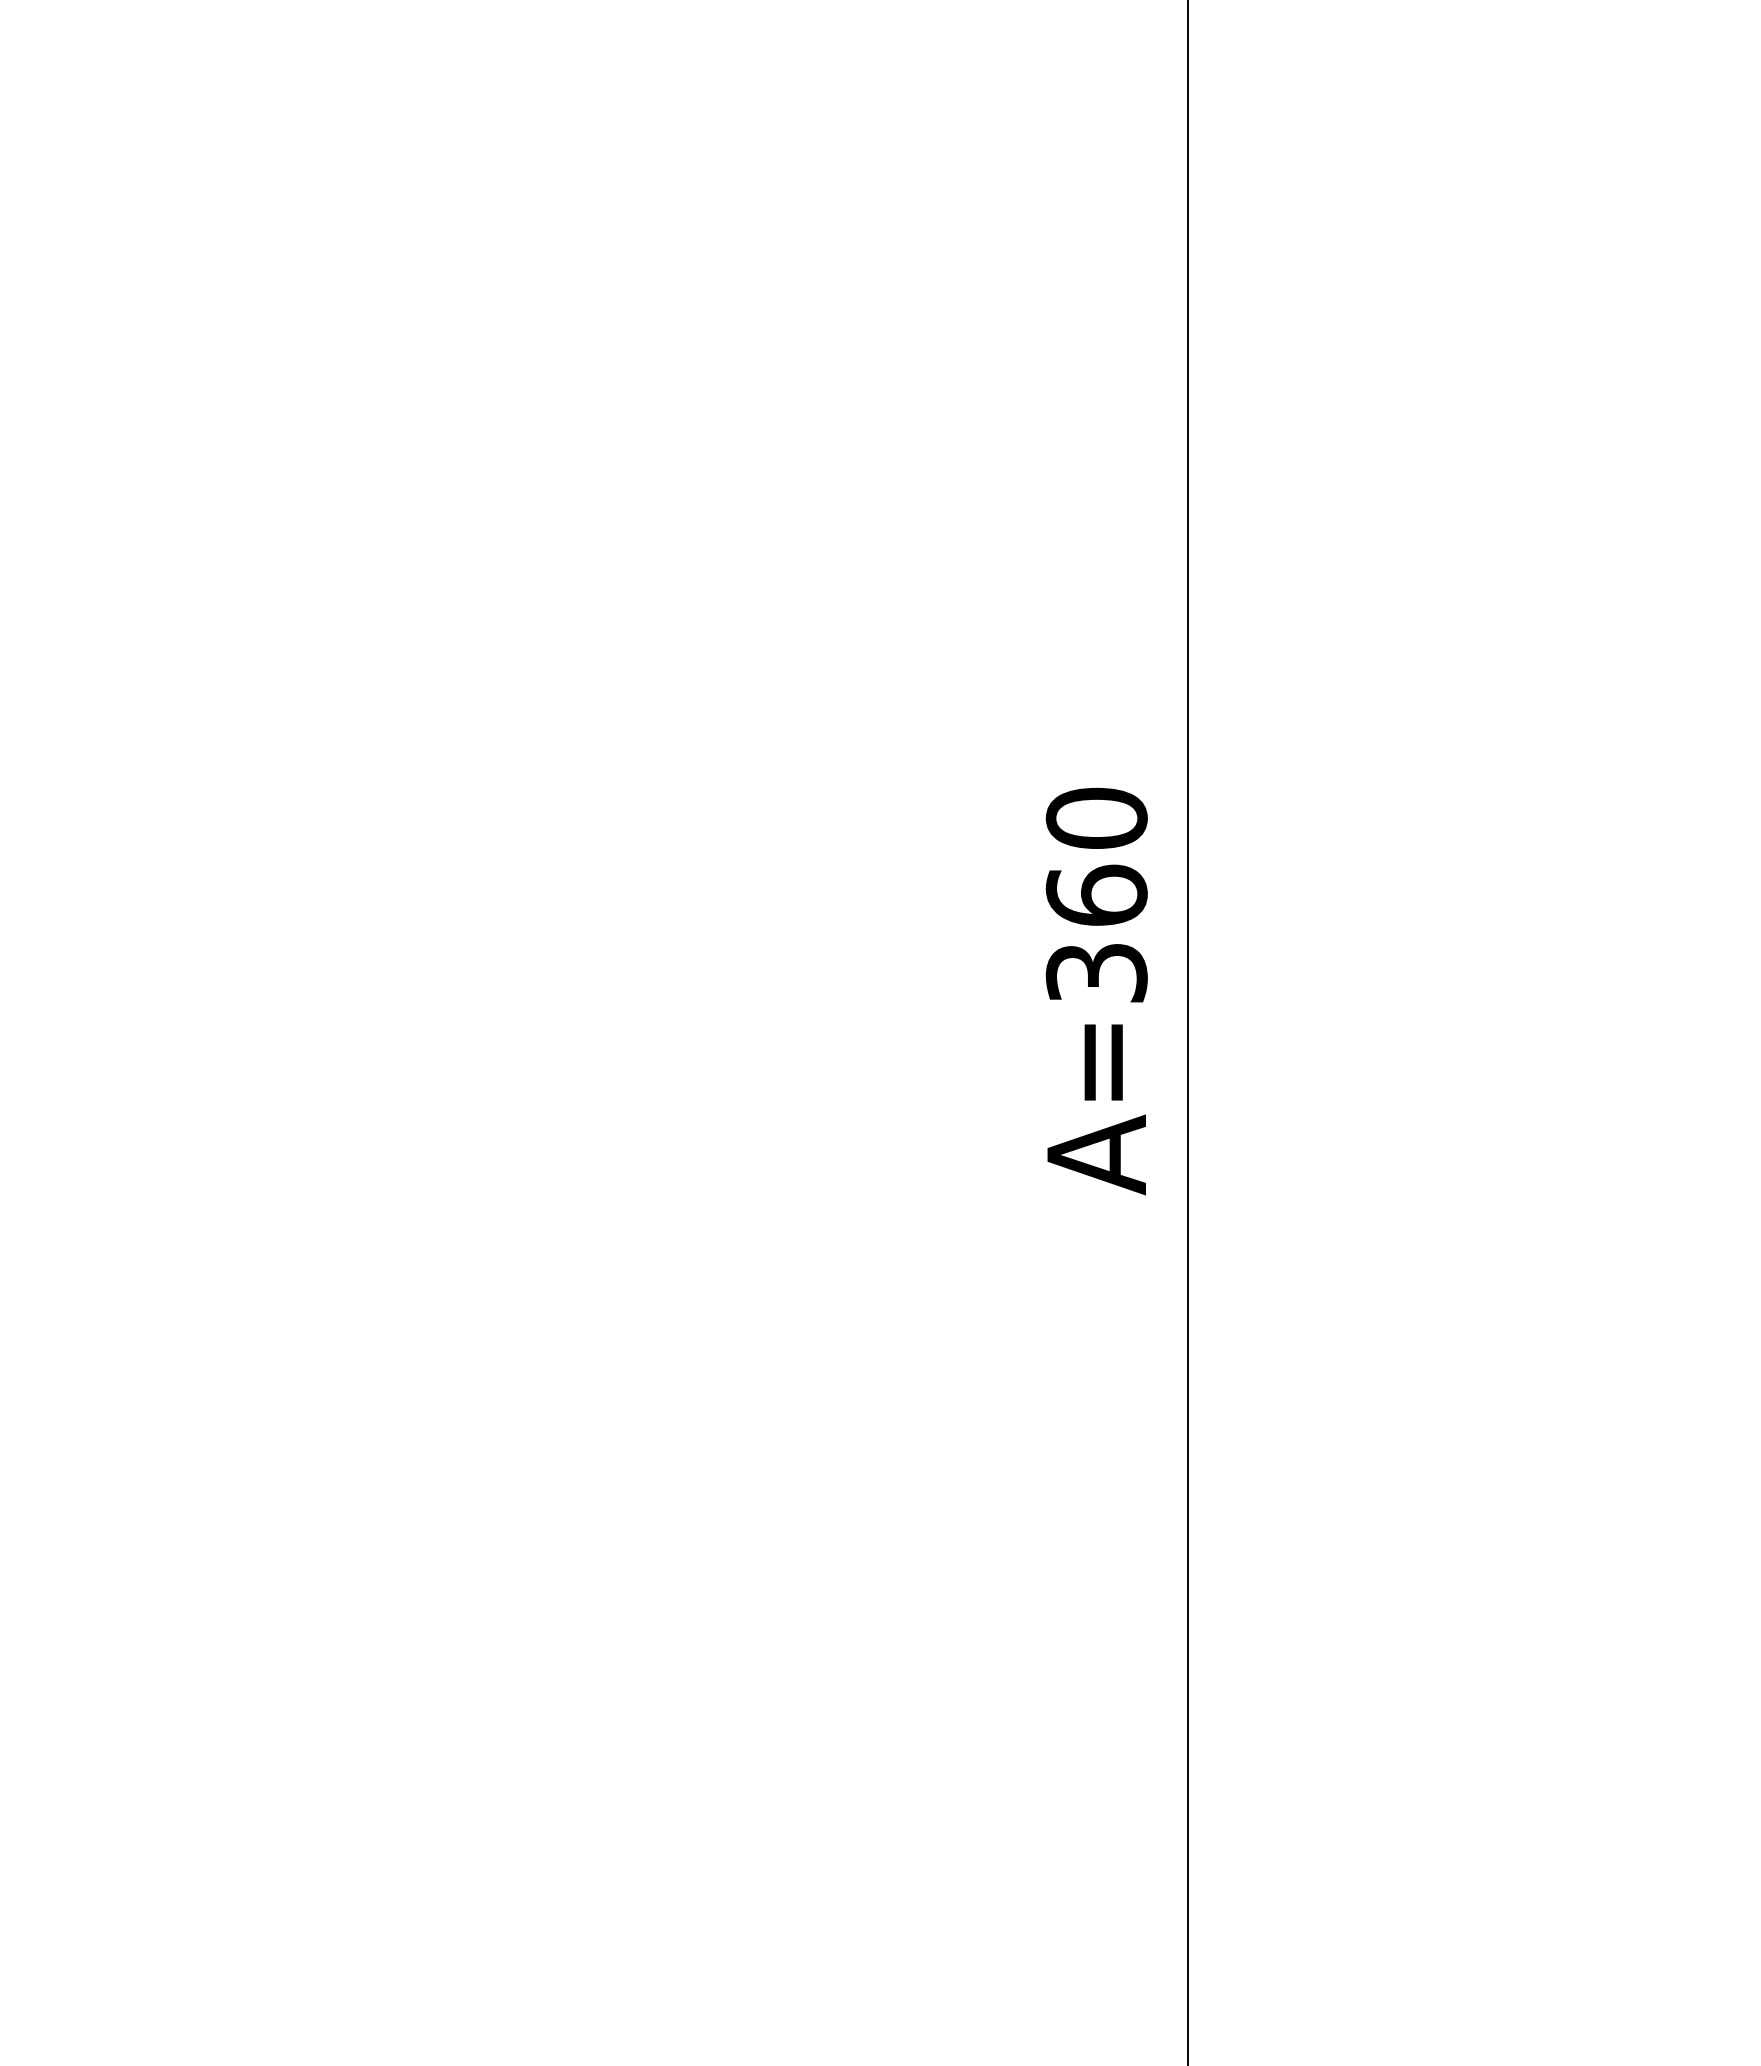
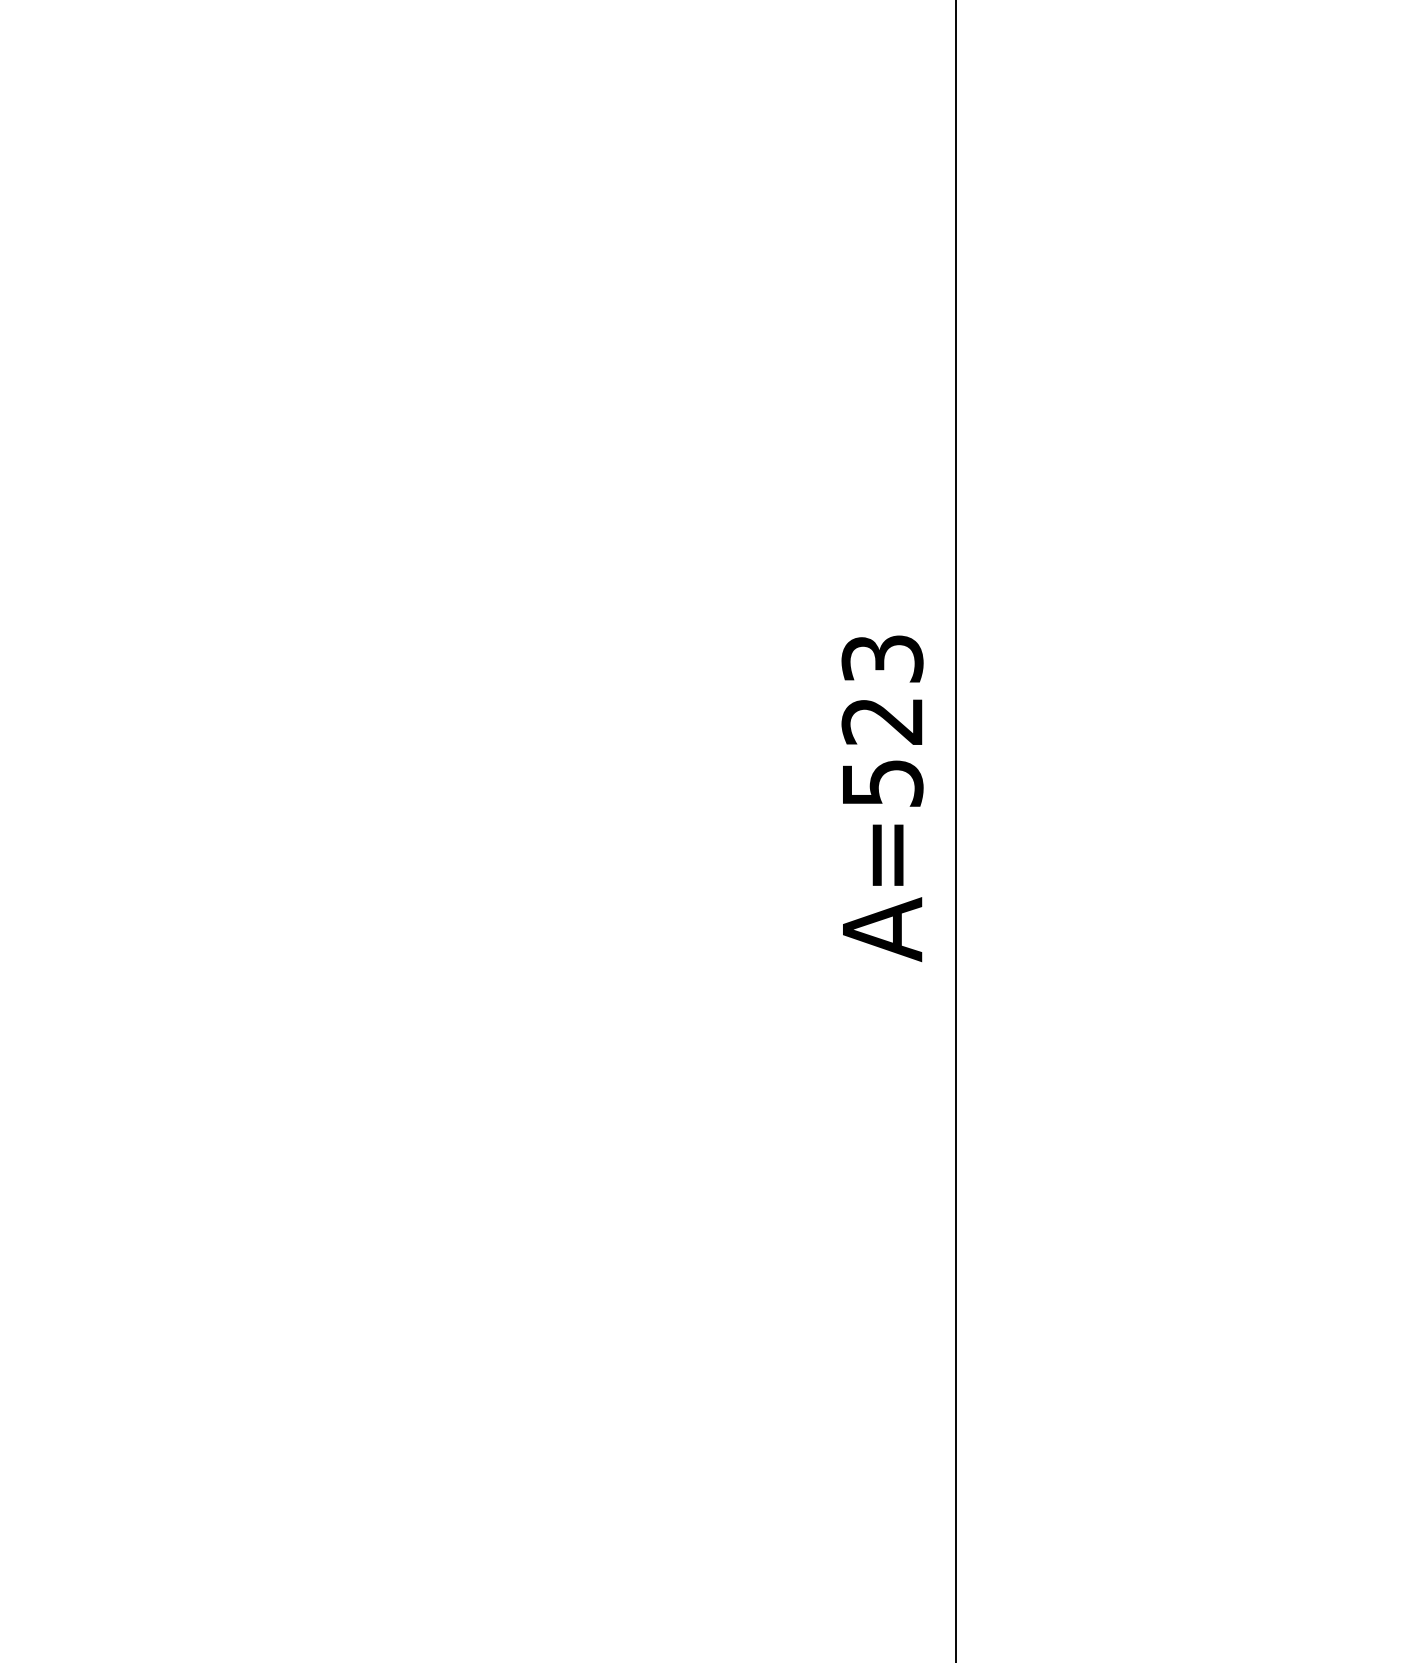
text: (1096, 894) -> (882, 720), A=360 -> A=523

